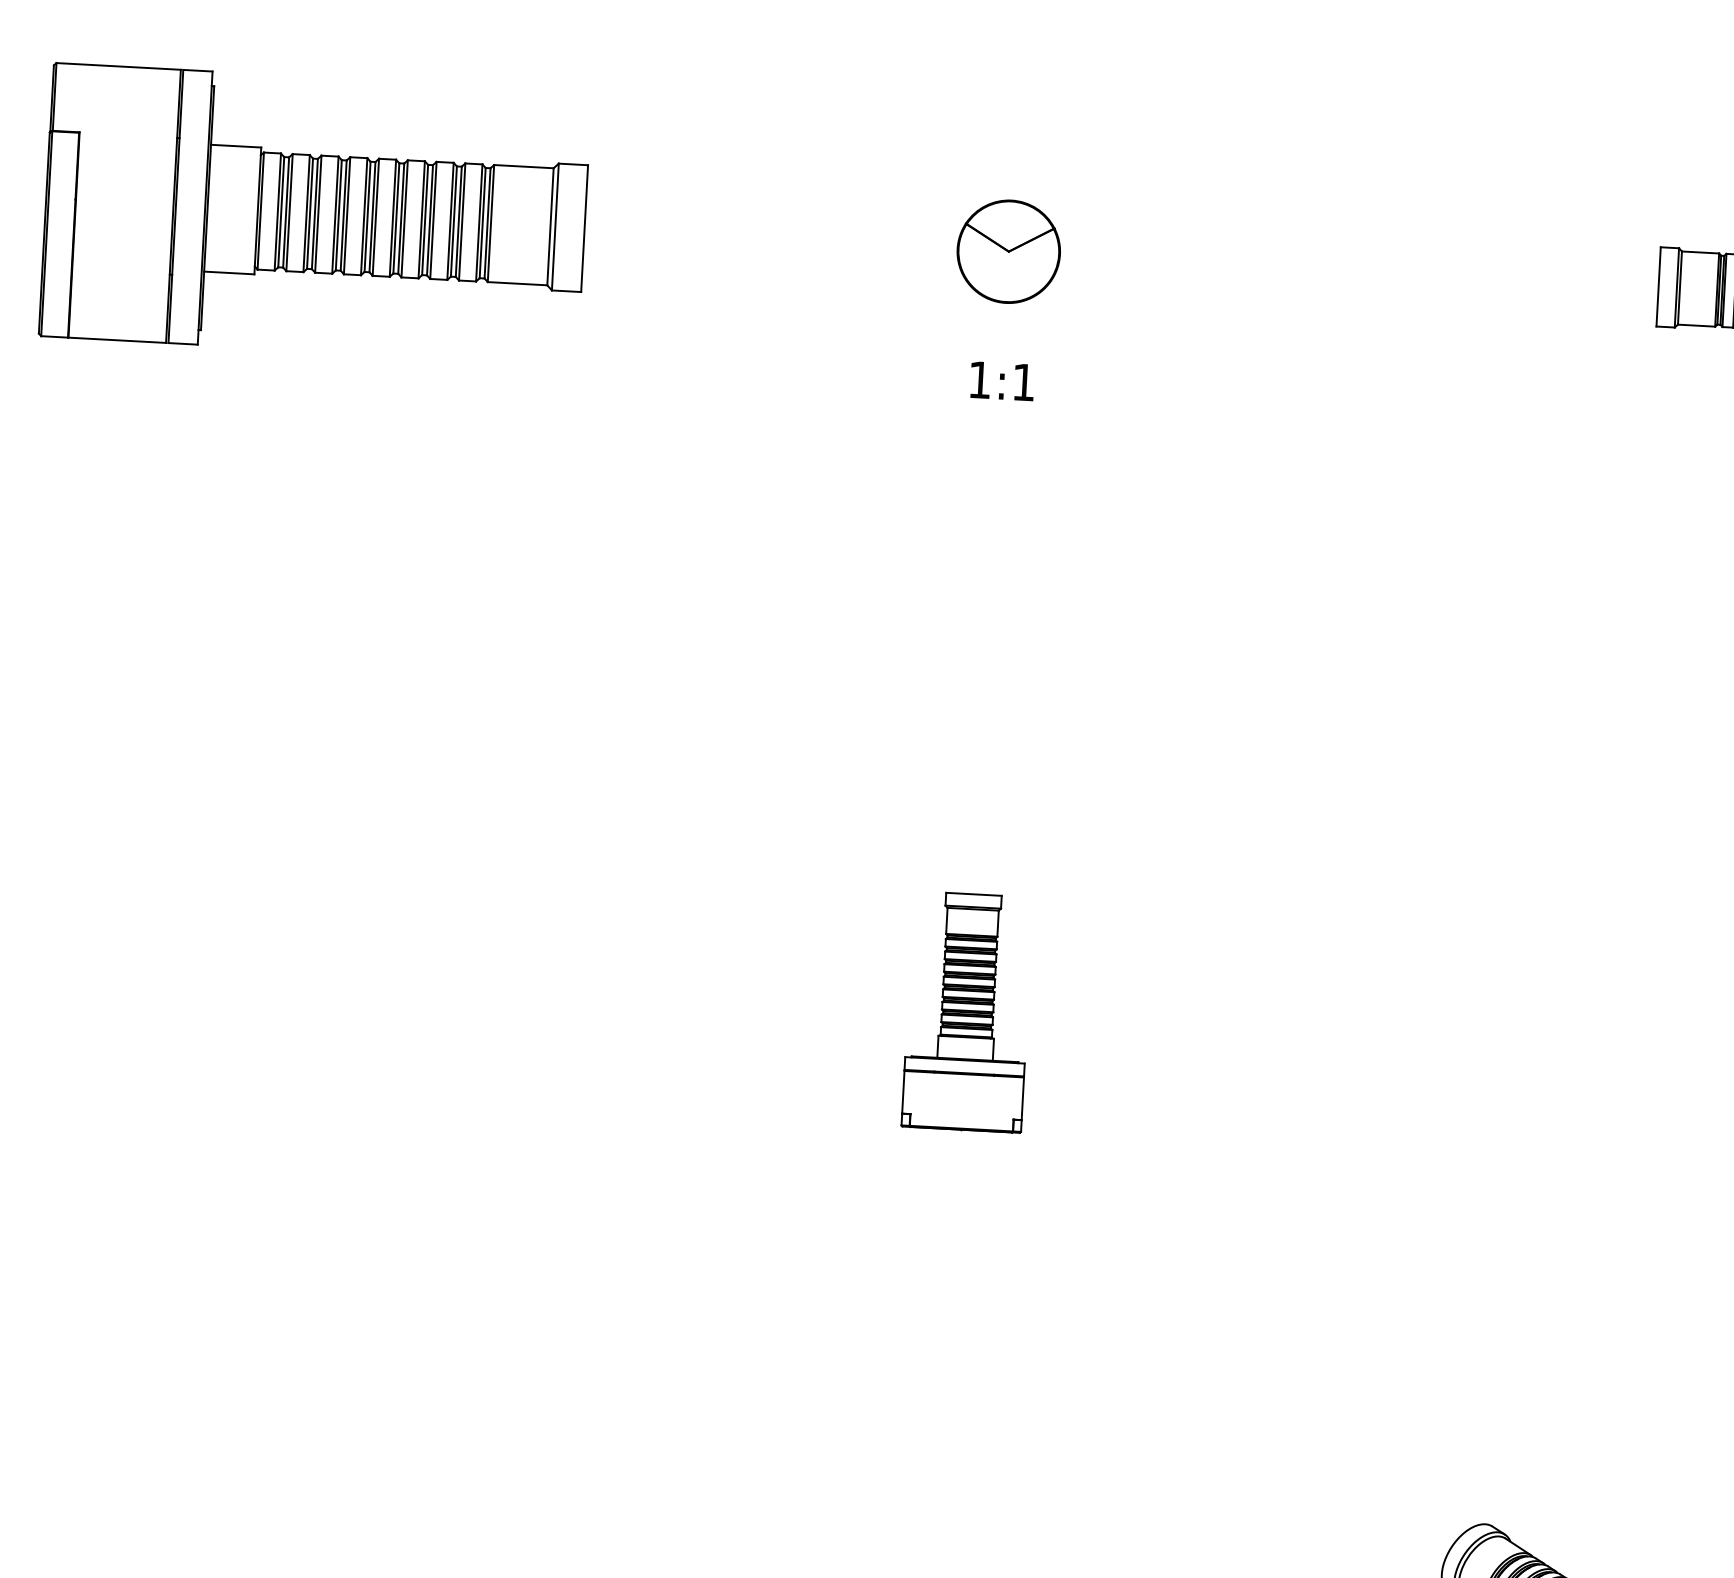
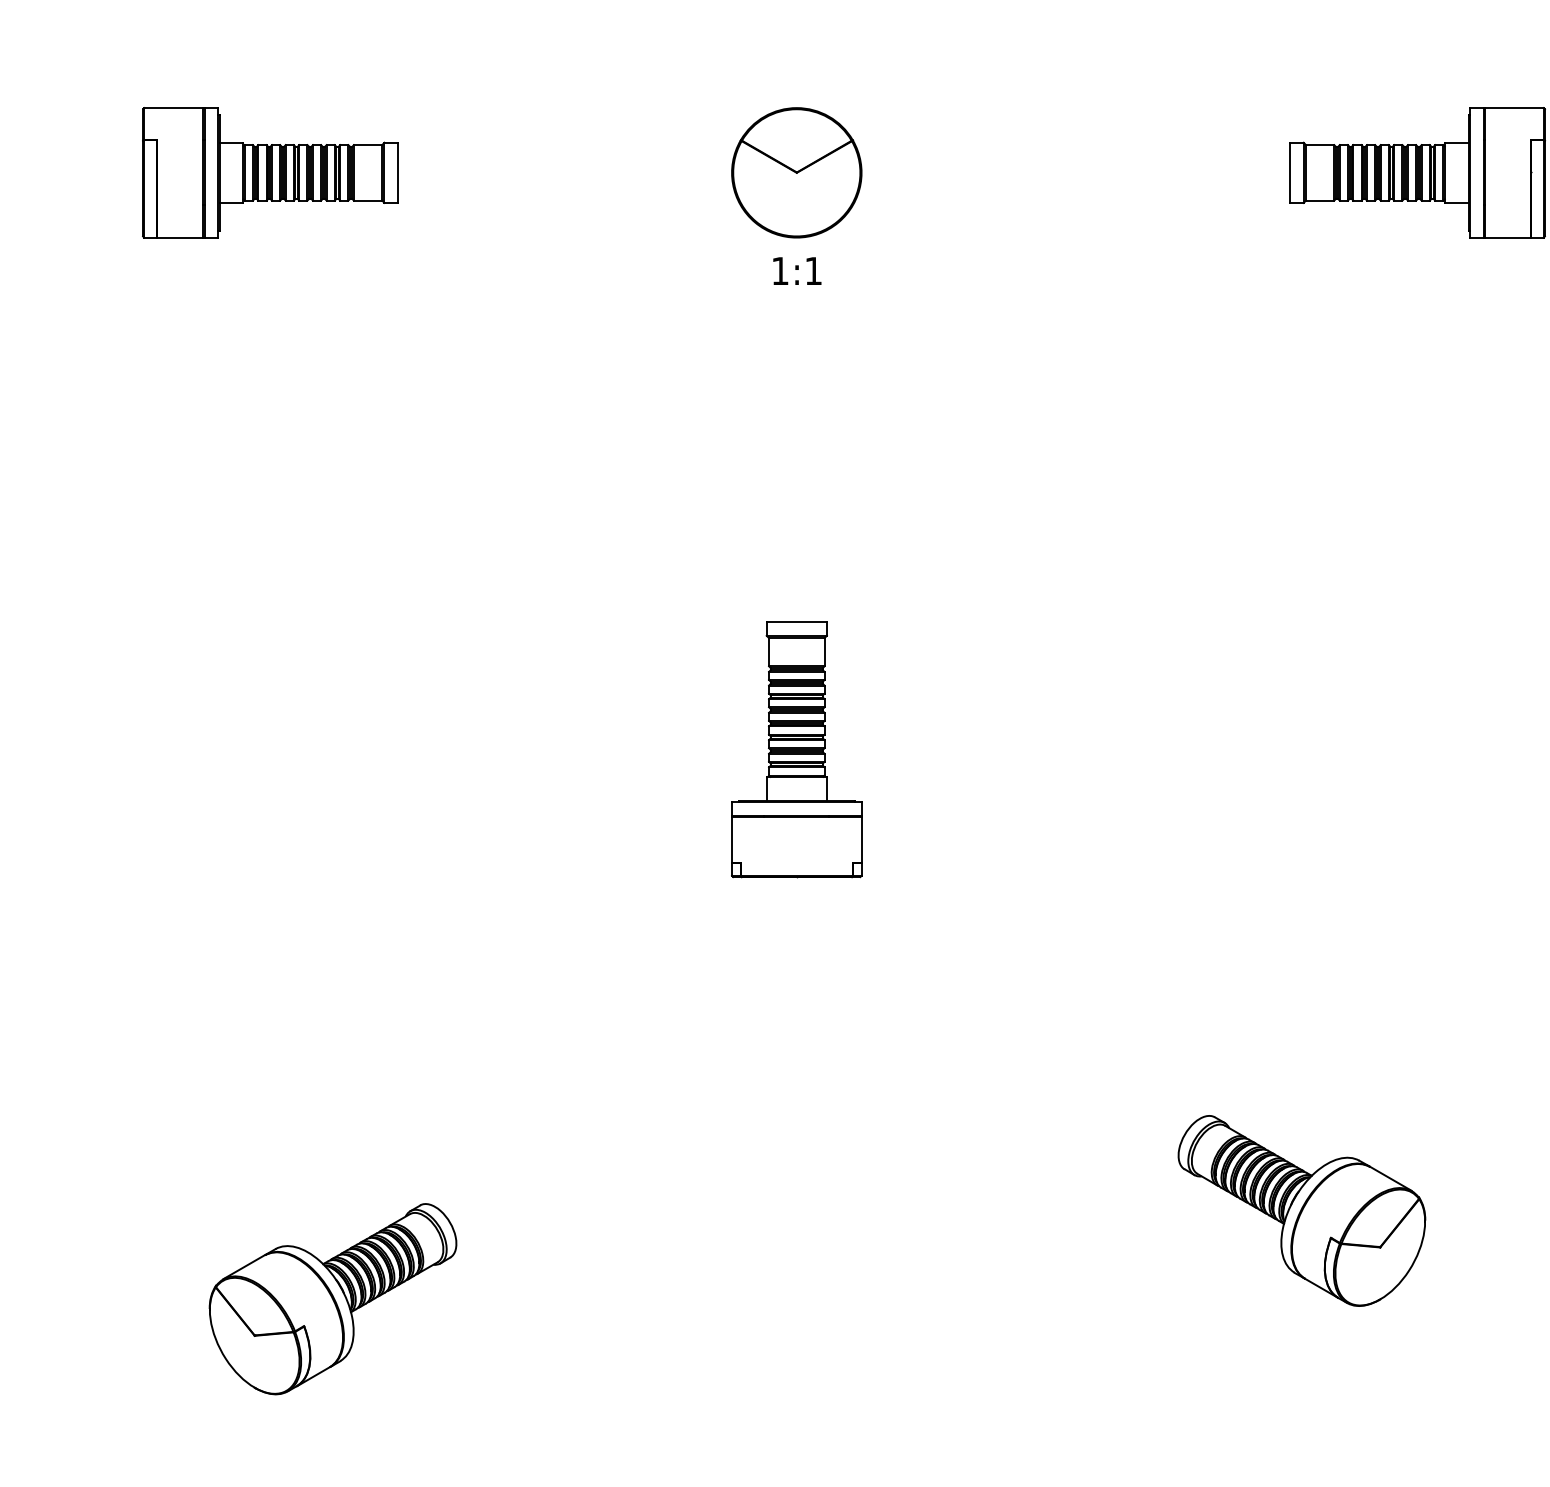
part: (314, 213) -> (270, 172), size x0.62
part: (1008, 251) -> (796, 172), size x1.67
part: (967, 1011) -> (796, 749), size x1.43

